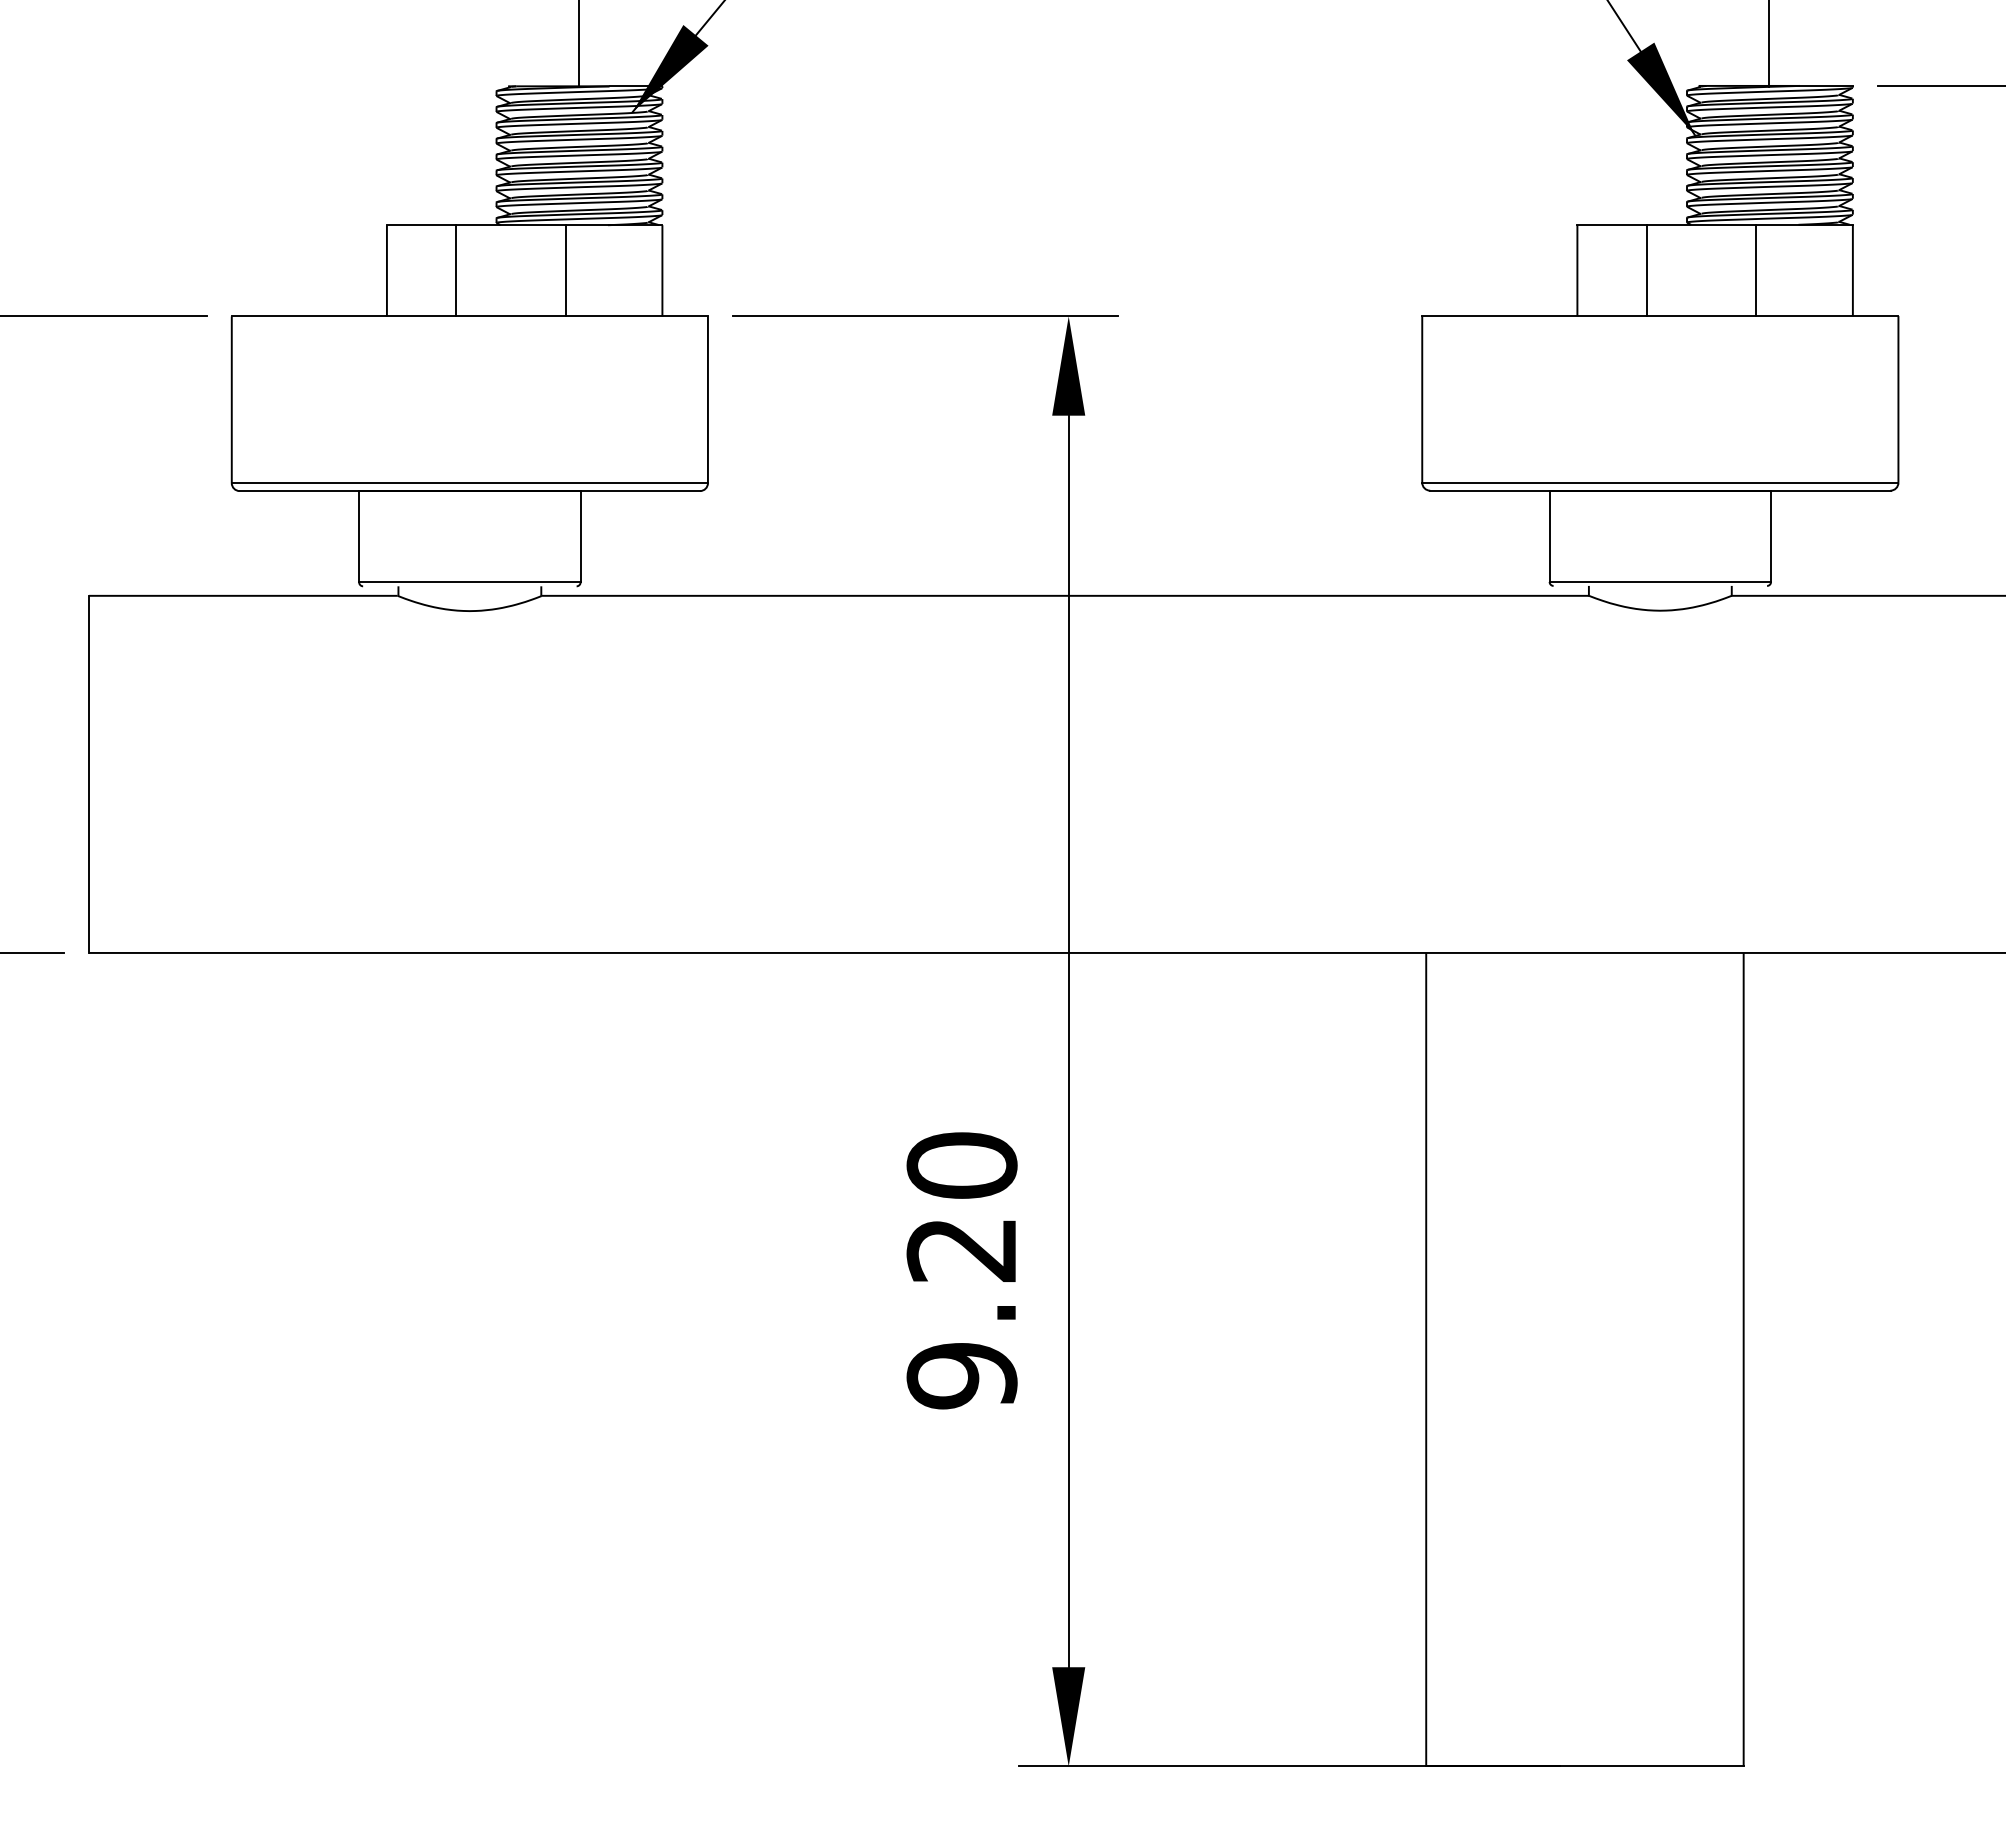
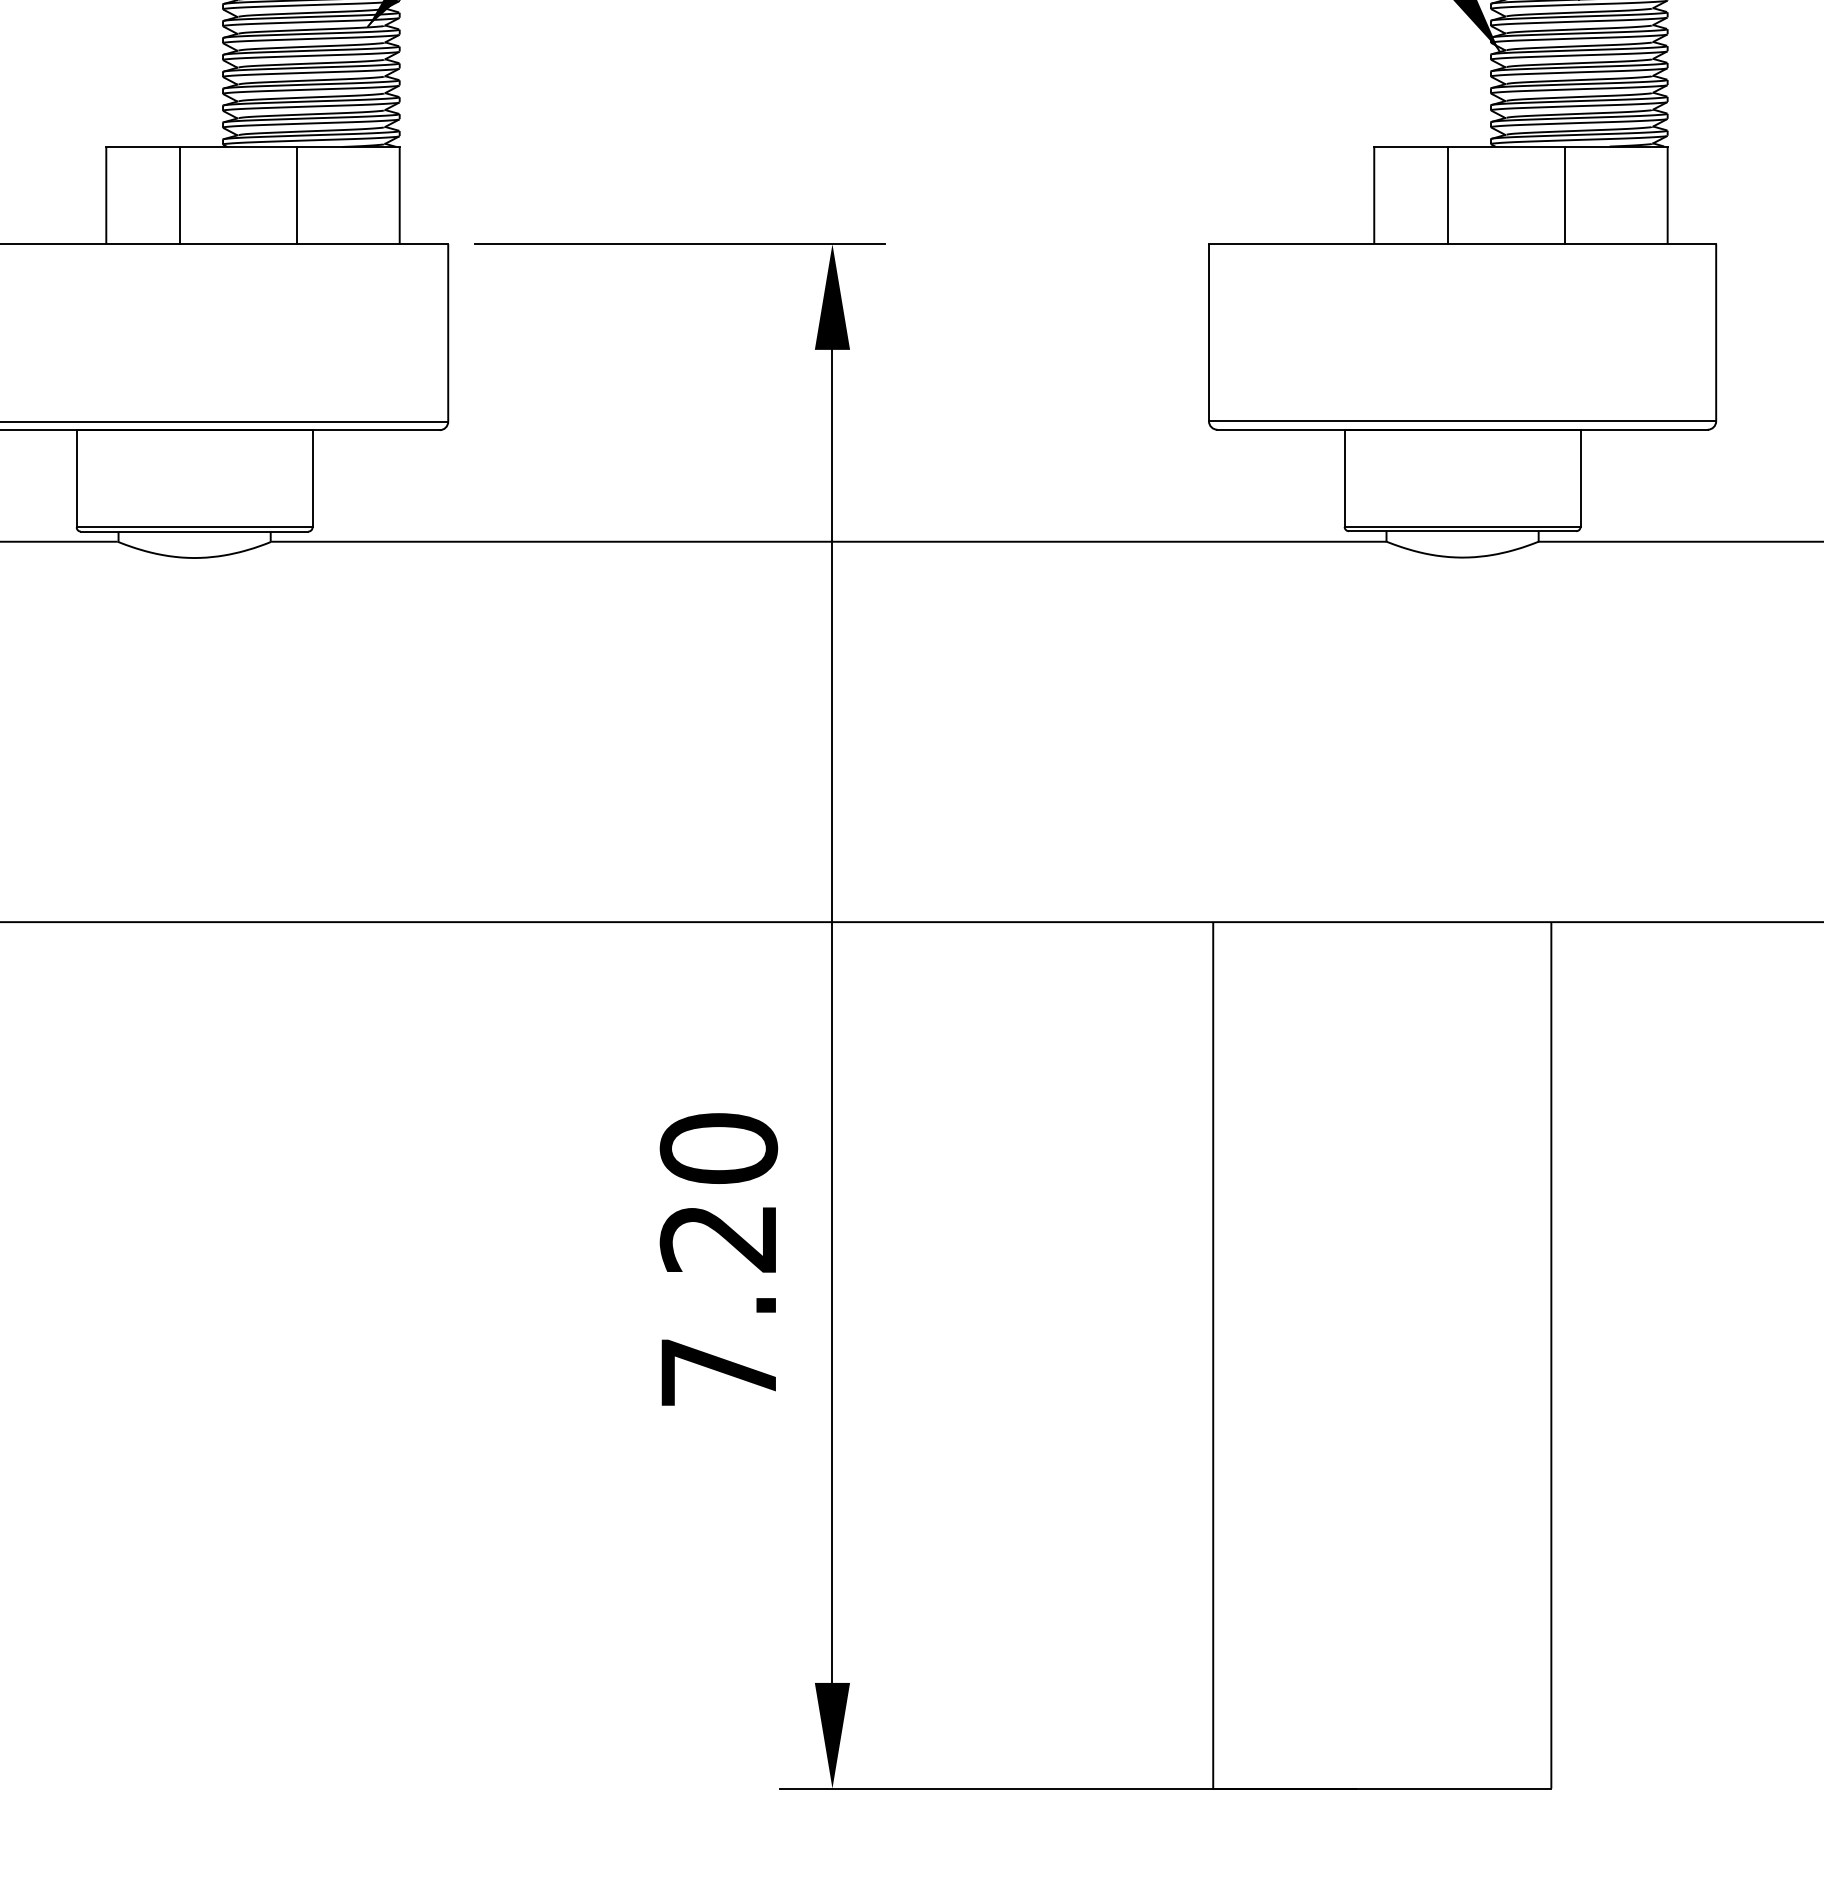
line: (1660, 585) -> (1462, 530), added
line: (469, 586) -> (194, 531), added
text: (961, 1376) -> (718, 1373), 9.20 -> 7.20

